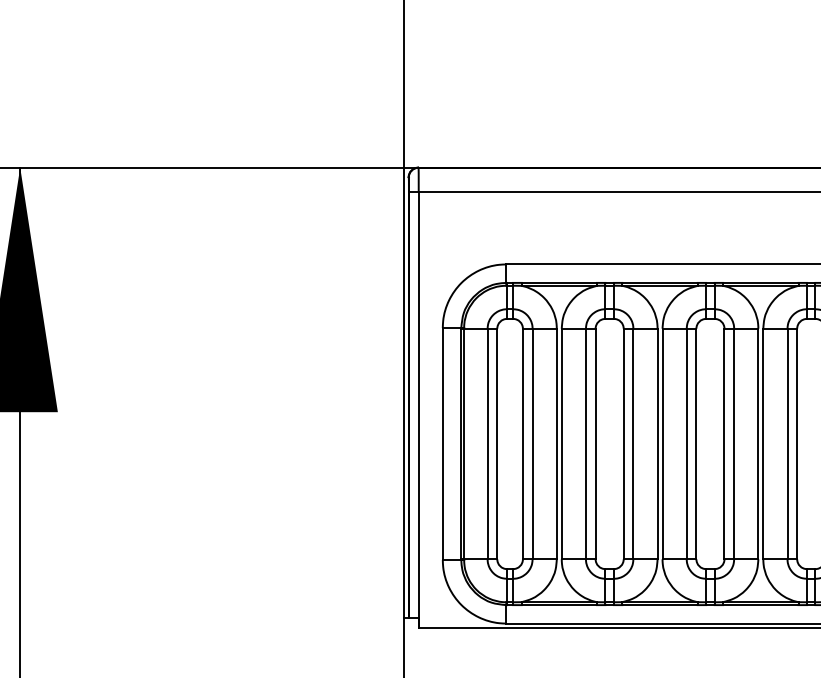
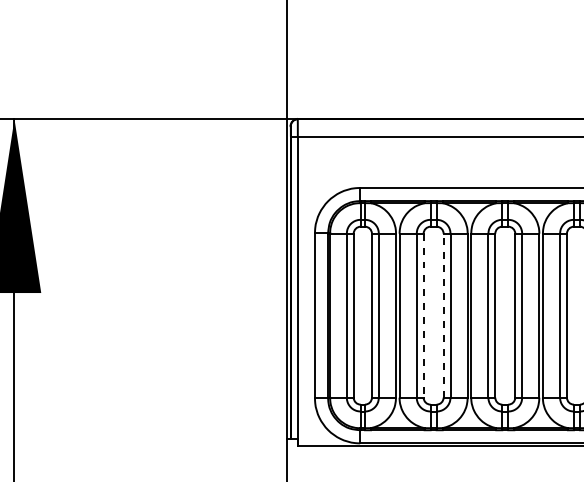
line: (623, 443) -> (443, 315), solid -> dashed
line: (595, 444) -> (423, 316), solid -> dashed

